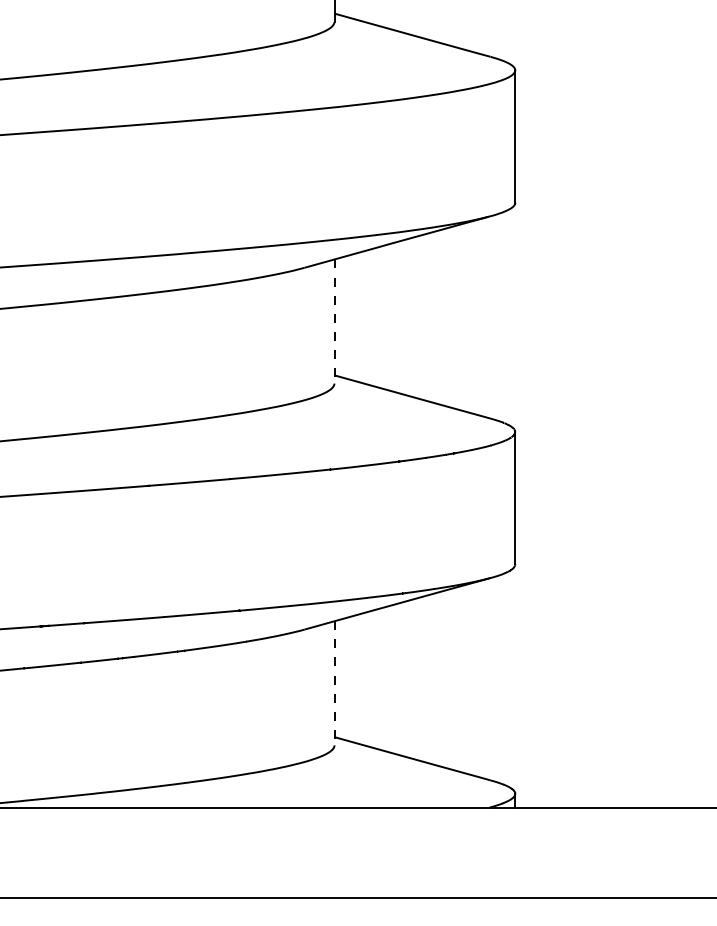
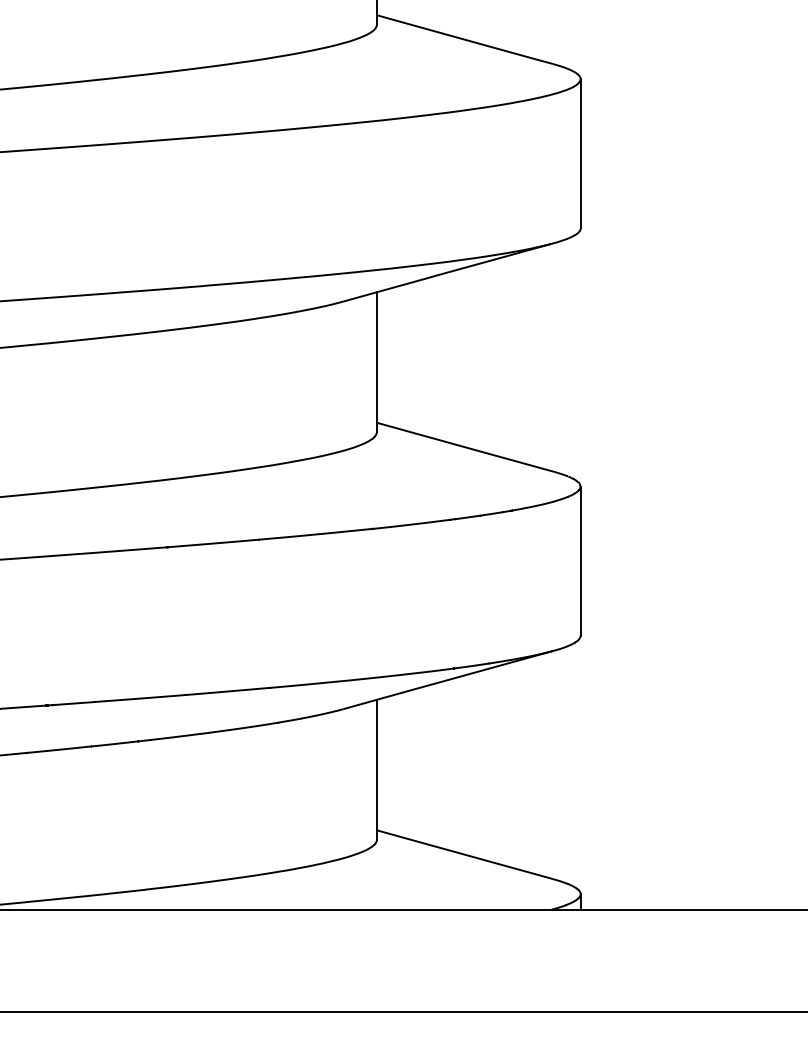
line: (334, 321) -> (376, 362), dashed -> solid
line: (334, 683) -> (376, 769), dashed -> solid

